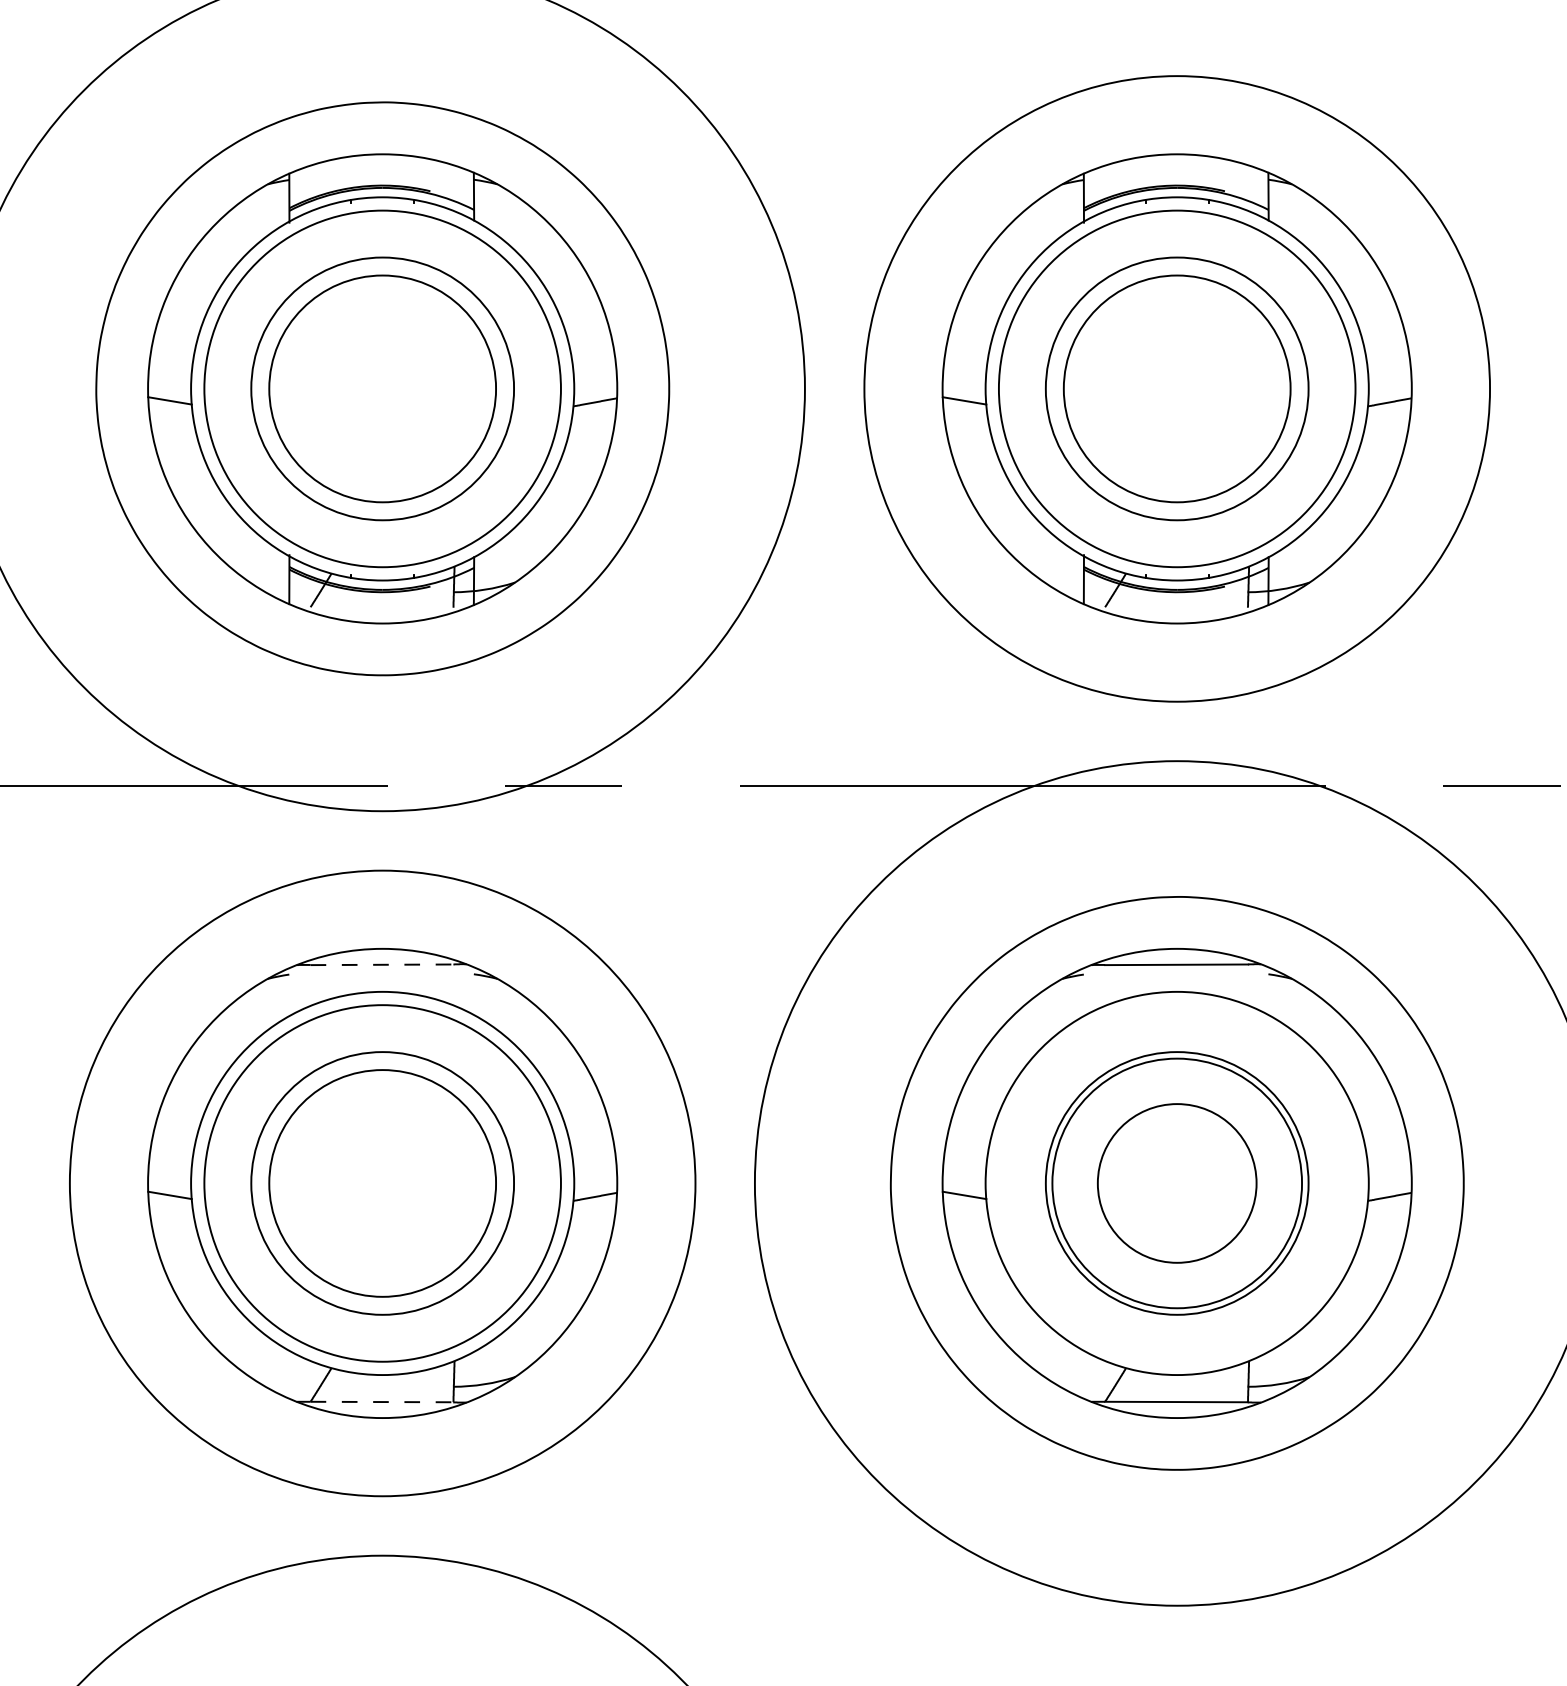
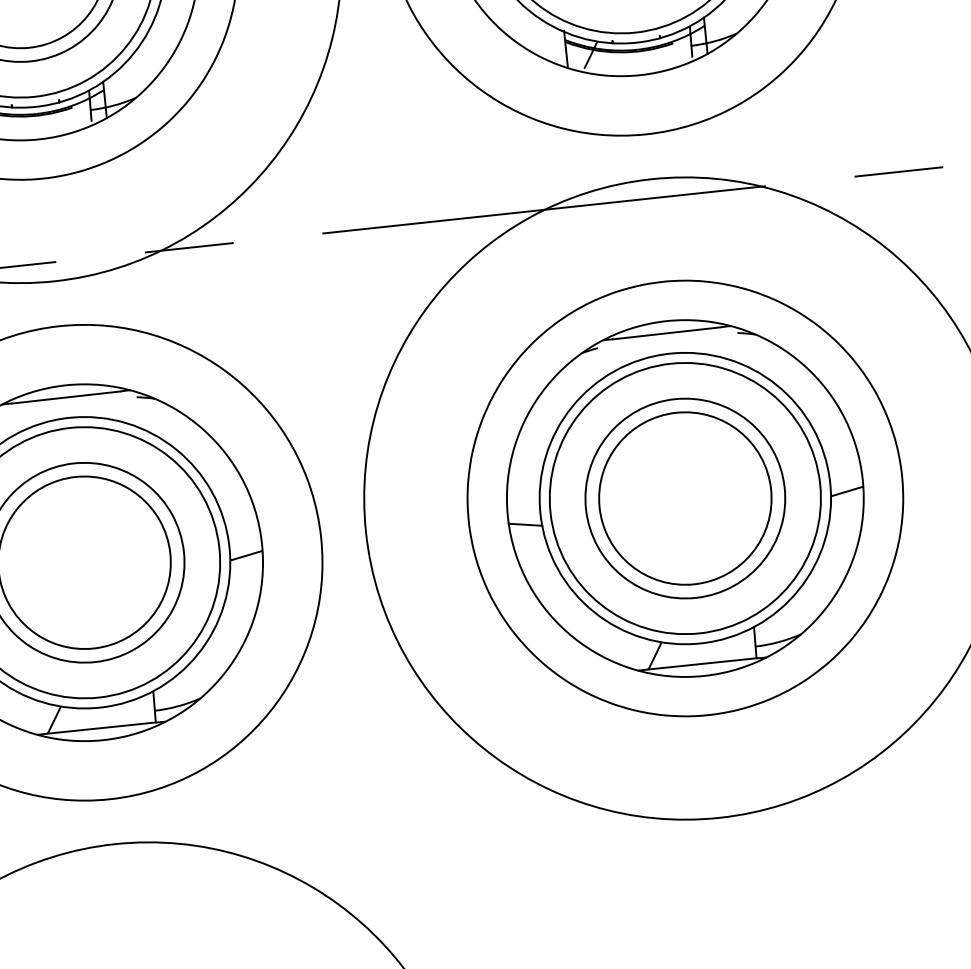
line: (382, 964) -> (66, 397), dashed -> solid
circle: (1176, 1183) -> (684, 498), size x1.43
circle: (1176, 1183) -> (684, 498), size x1.43
line: (382, 1402) -> (102, 728), dashed -> solid

